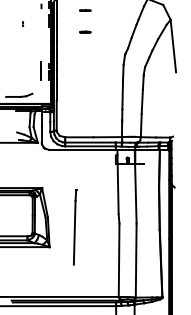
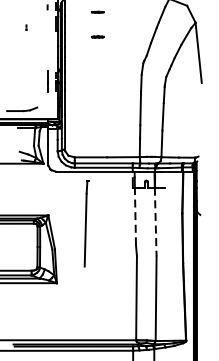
line: (118, 188) -> (135, 216), solid -> dashed
line: (135, 193) -> (155, 221), solid -> dashed
line: (75, 227) -> (86, 224), moved

